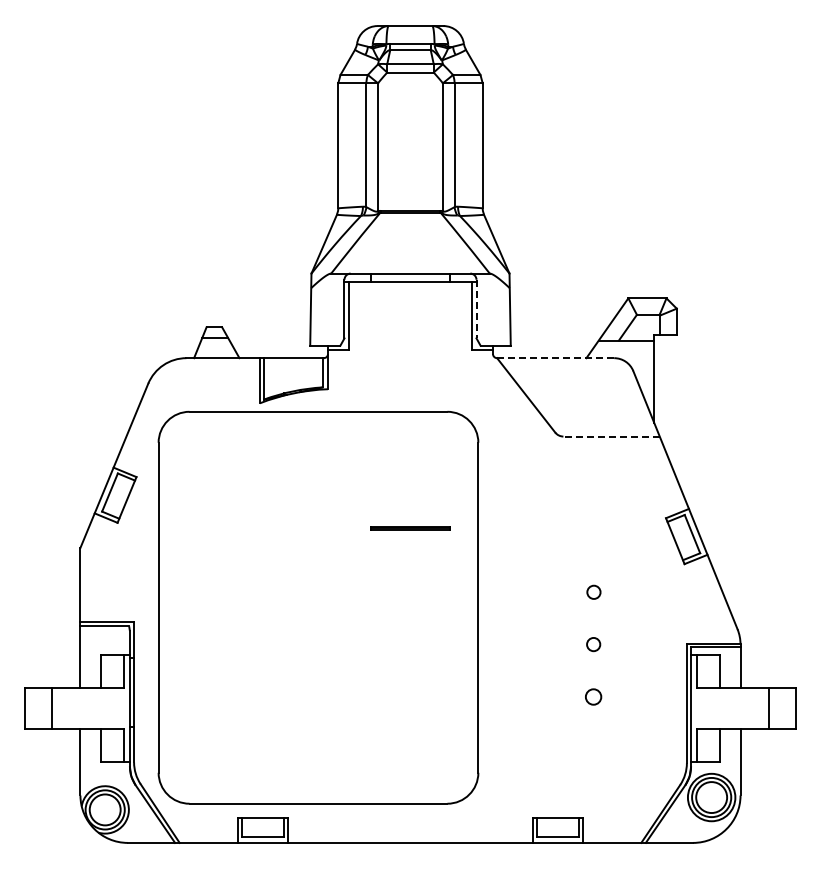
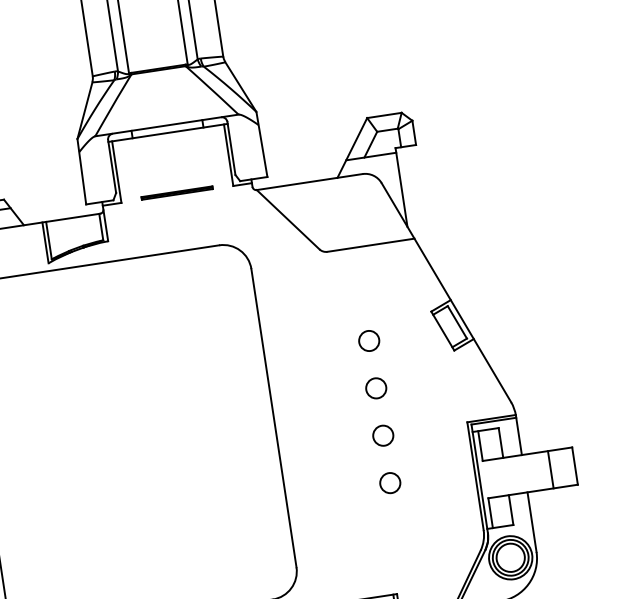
line: (476, 309) -> (231, 148), dashed -> solid
line: (555, 358) -> (309, 182), dashed -> solid
line: (611, 436) -> (370, 245), dashed -> solid
line: (410, 528) -> (177, 193), moved
circle: (593, 539) -> (368, 340), added
circle: (593, 592) -> (375, 388), size x1.67
circle: (593, 644) -> (383, 435), size x1.67
circle: (593, 696) -> (390, 482), size x1.43

